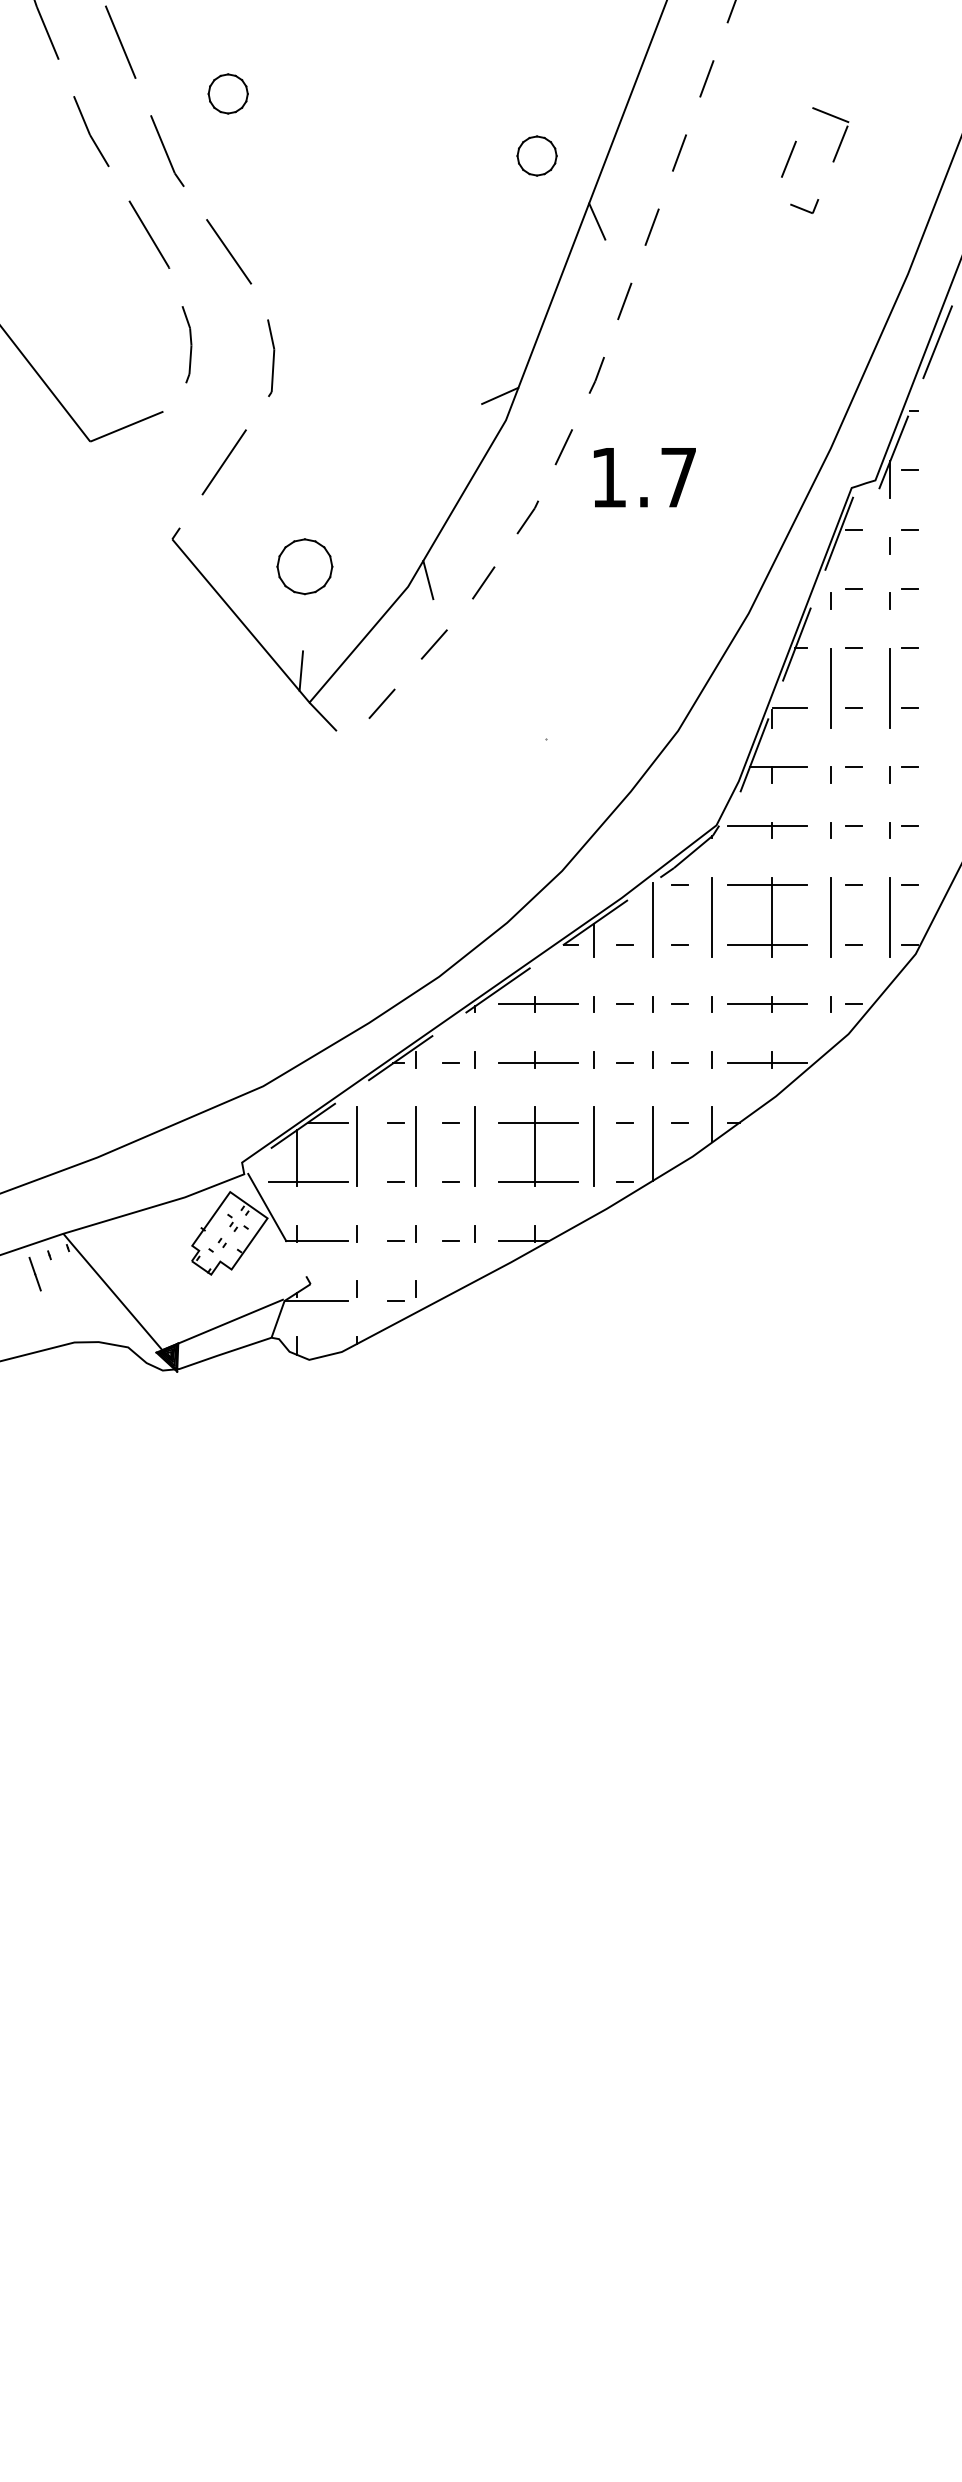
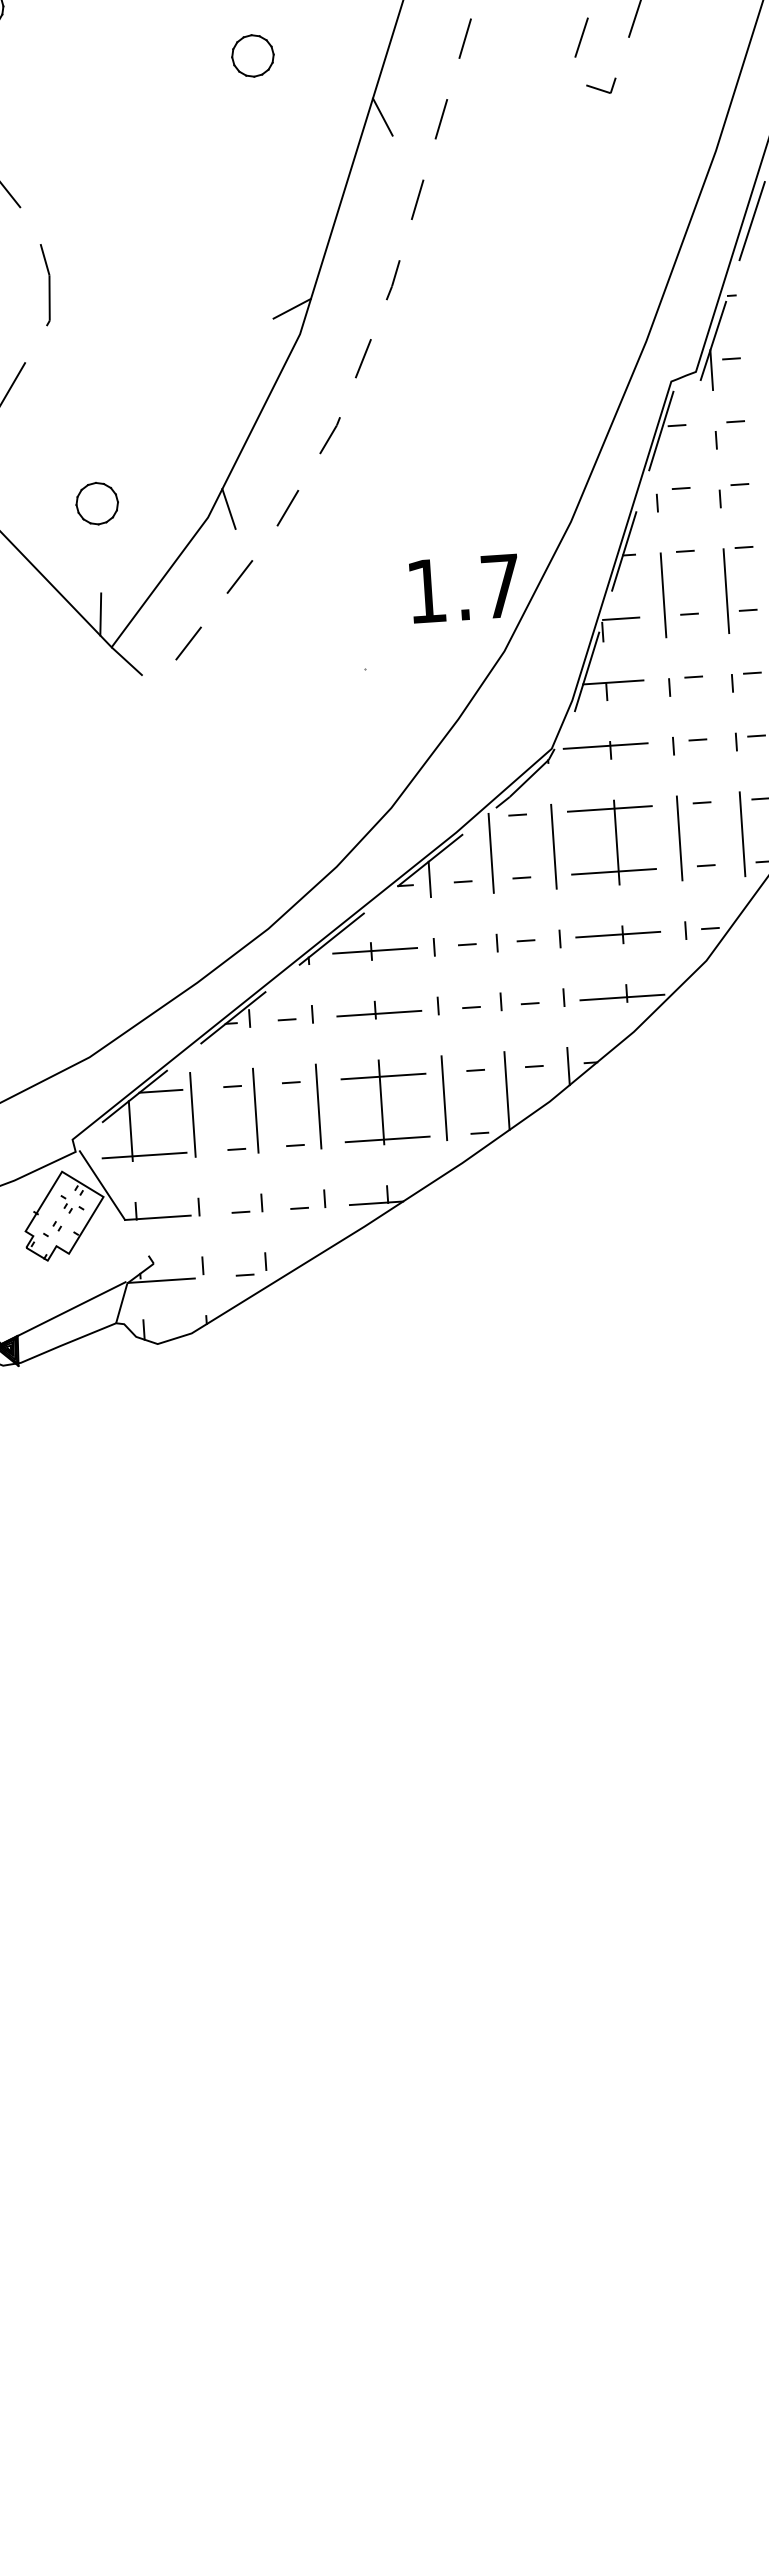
part: (536, 155) -> (252, 55), moved
text: (644, 477) -> (464, 588), moved
part: (304, 566) -> (96, 503), size x0.71

